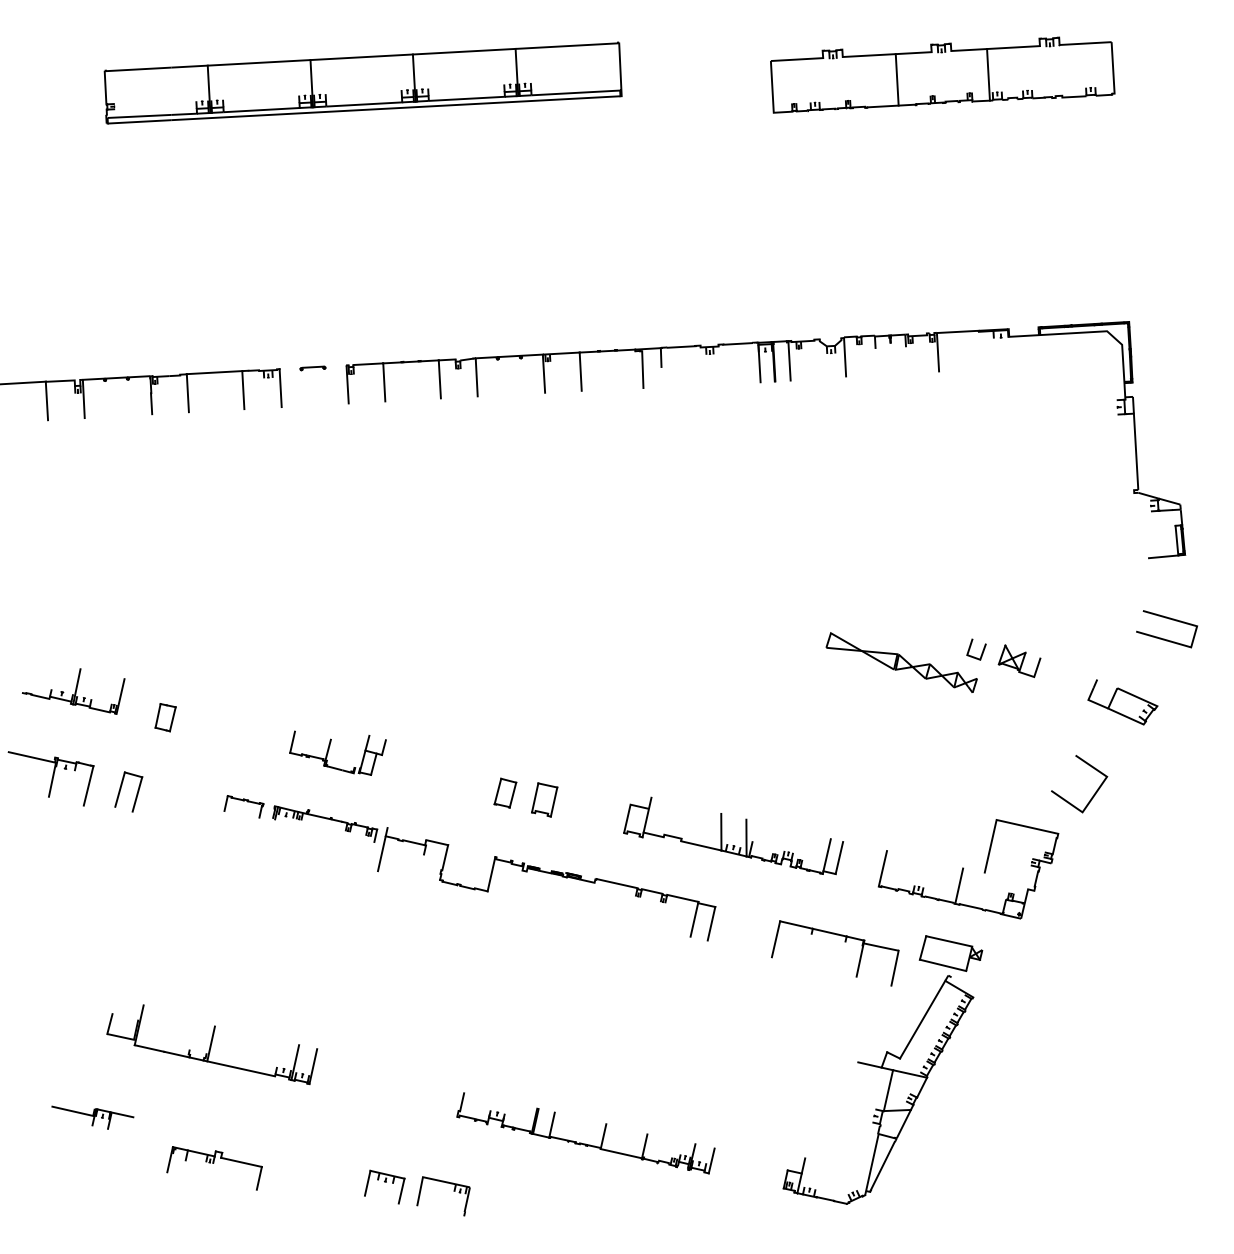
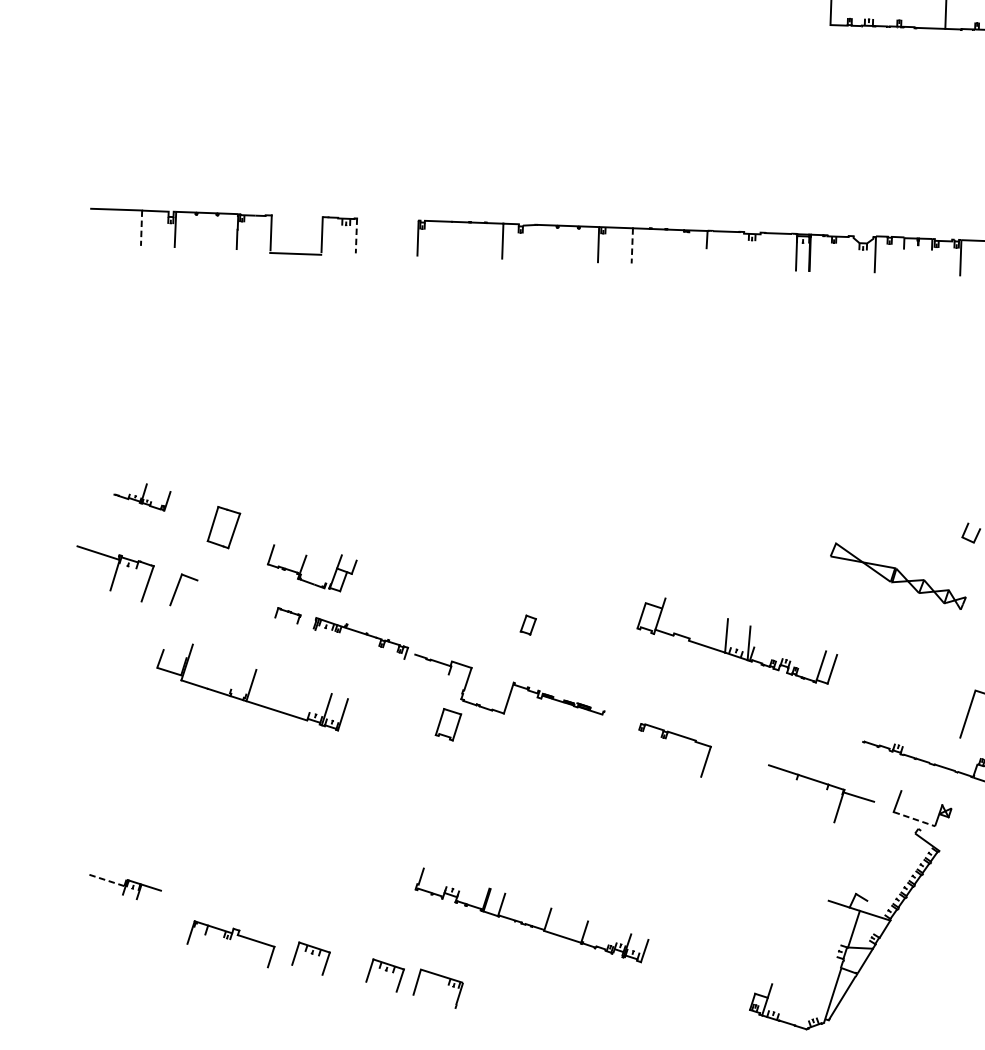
line: (789, 360) -> (824, 253), removed
part: (312, 368) -> (387, 220), removed
line: (642, 369) -> (689, 249), removed
line: (214, 372) -> (295, 253), moved
line: (580, 372) -> (632, 246), solid -> dashed
line: (476, 377) -> (536, 242), removed
line: (384, 382) -> (451, 239), removed
line: (280, 388) -> (356, 236), solid -> dashed
line: (46, 401) -> (141, 228), solid -> dashed
part: (901, 662) -> (898, 576), moved
part: (73, 691) -> (141, 496), size x0.6
part: (165, 717) -> (223, 527), size x1.6
part: (329, 749) -> (304, 564), moved
part: (505, 792) -> (528, 624), size x0.7
line: (137, 794) -> (191, 595), removed
part: (544, 799) -> (448, 724), moved
part: (243, 806) -> (287, 615), size x0.7
part: (733, 845) -> (736, 649), moved
line: (382, 849) -> (411, 666), removed
line: (882, 868) -> (867, 725), removed
line: (616, 883) -> (622, 717), removed
line: (959, 885) -> (936, 747), removed
line: (694, 918) -> (690, 755), removed
line: (775, 939) -> (763, 781), removed
line: (949, 941) -> (922, 797), removed
line: (943, 965) -> (914, 819), solid -> dashed
line: (894, 967) -> (869, 817), removed
line: (922, 1019) -> (891, 866), removed
part: (212, 1044) -> (252, 686), moved
line: (72, 1111) -> (105, 880), solid -> dashed
part: (581, 1142) -> (527, 923), moved
part: (302, 1175) -> (310, 958), added

